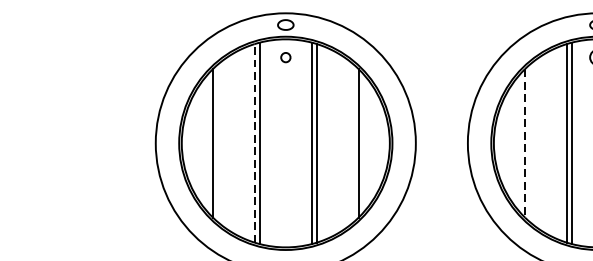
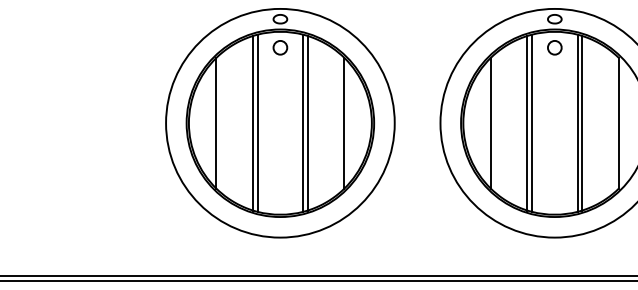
circle: (285, 57) -> (280, 47), size x1.67
line: (254, 142) -> (252, 122), dashed -> solid
line: (524, 143) -> (490, 123), dashed -> solid

